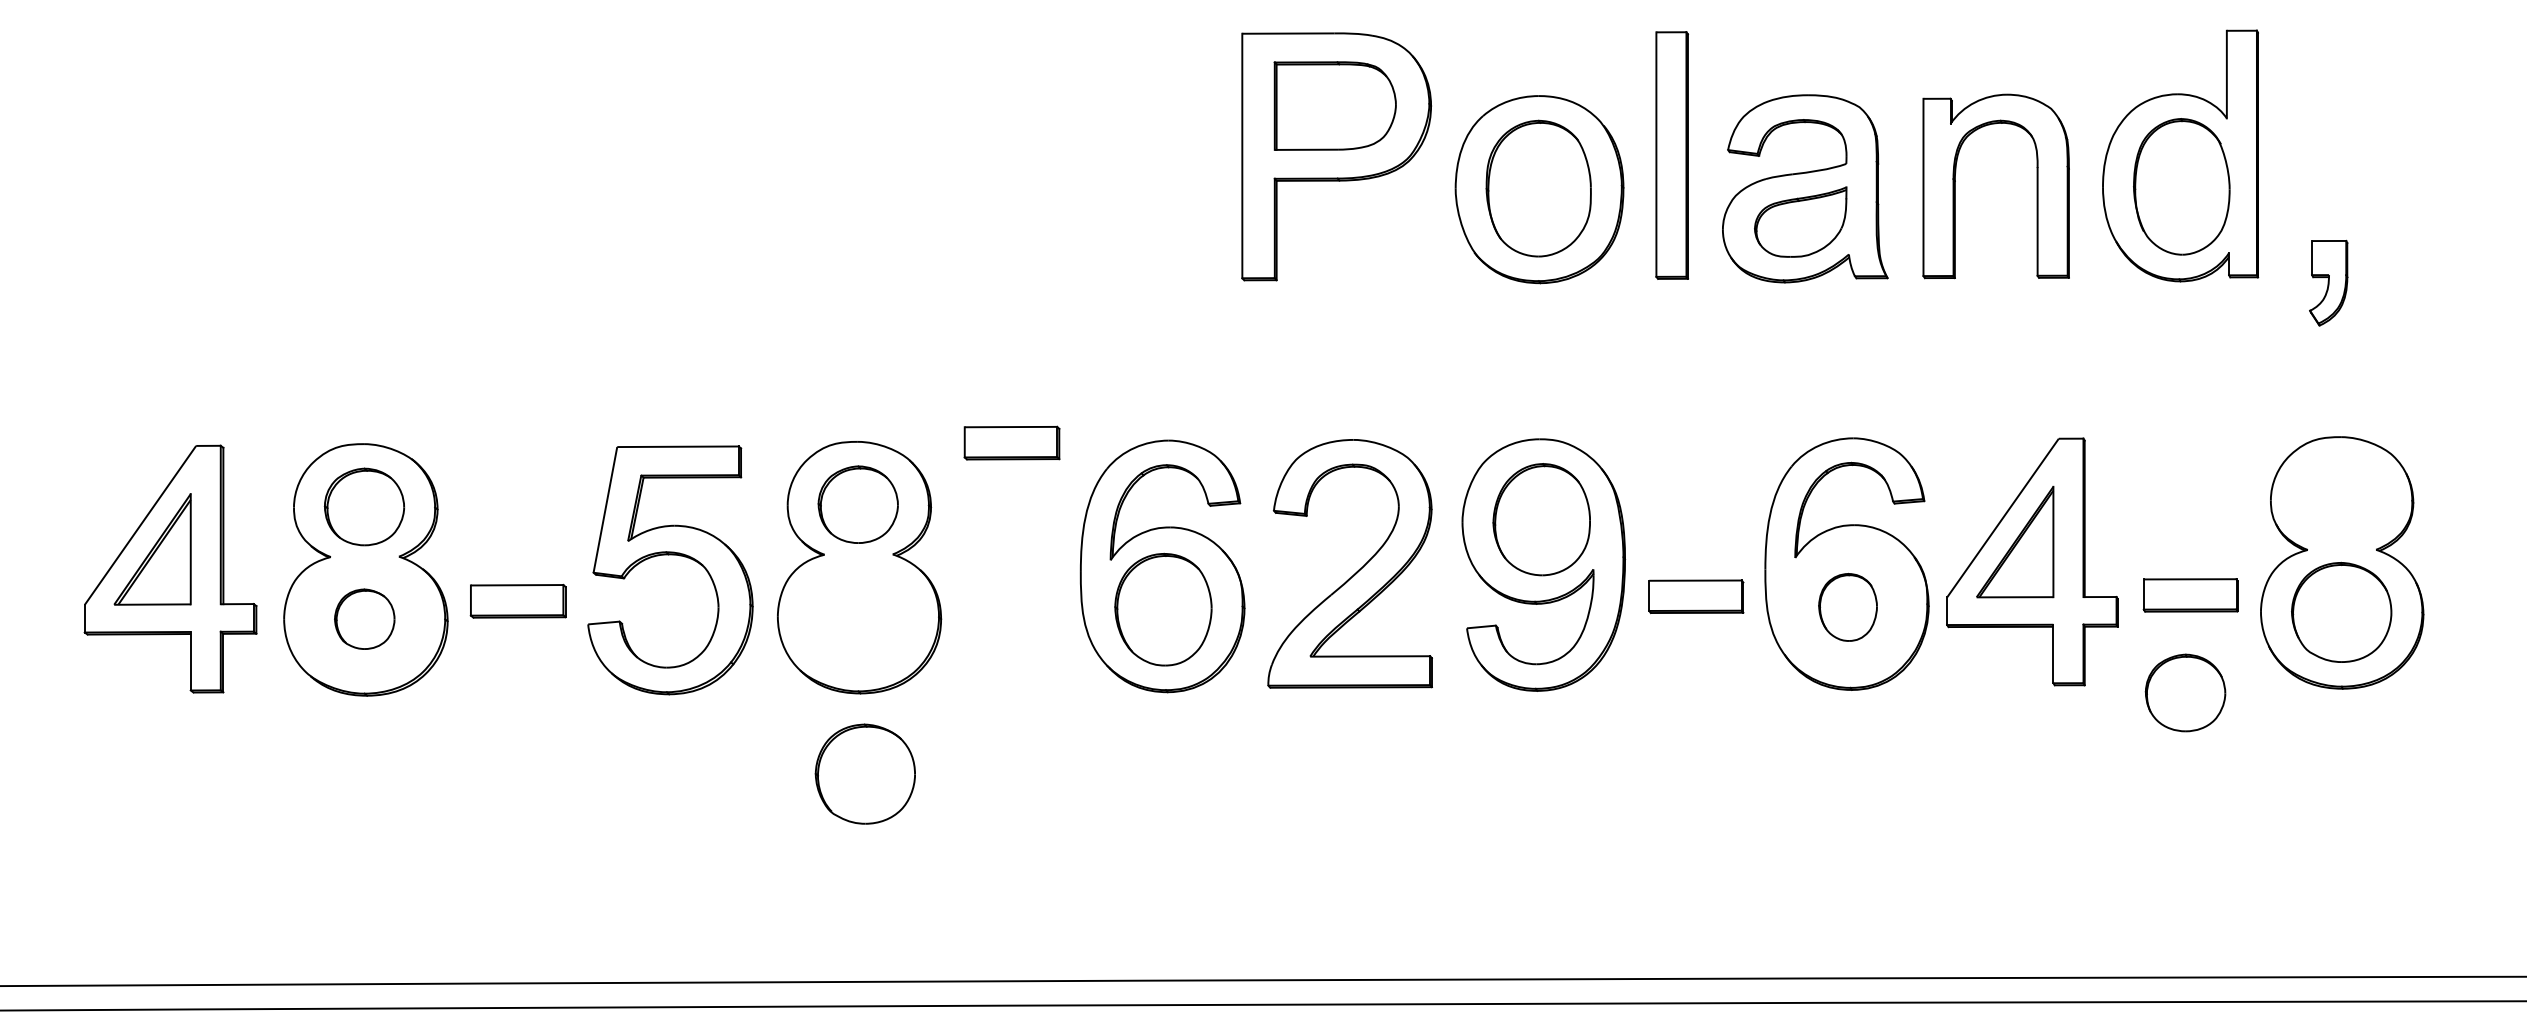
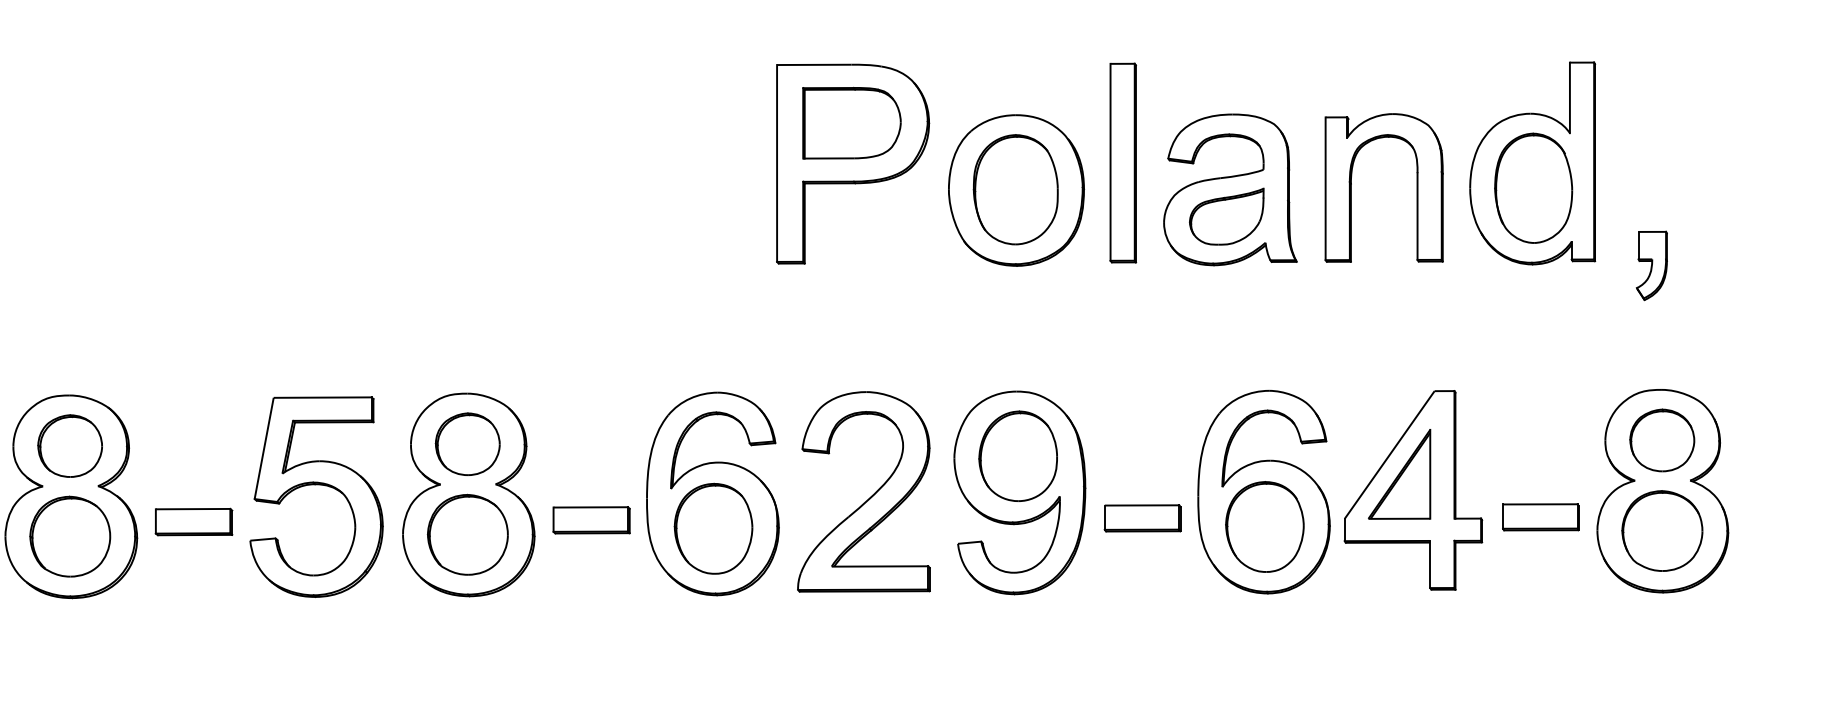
part: (1011, 442) -> (591, 519), moved
part: (1847, 607) -> (1264, 527), size x1.67
part: (364, 618) -> (70, 535), size x1.67
part: (2185, 692) -> (1662, 440), moved
part: (864, 773) -> (467, 534), moved

